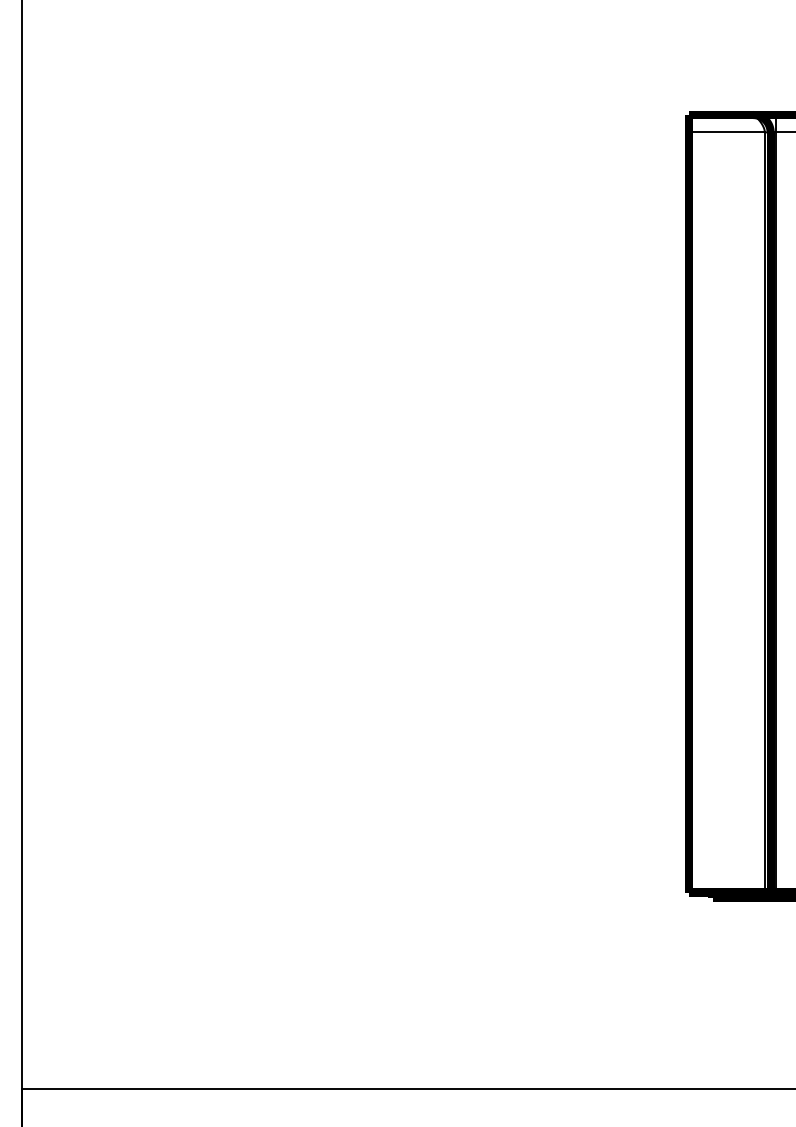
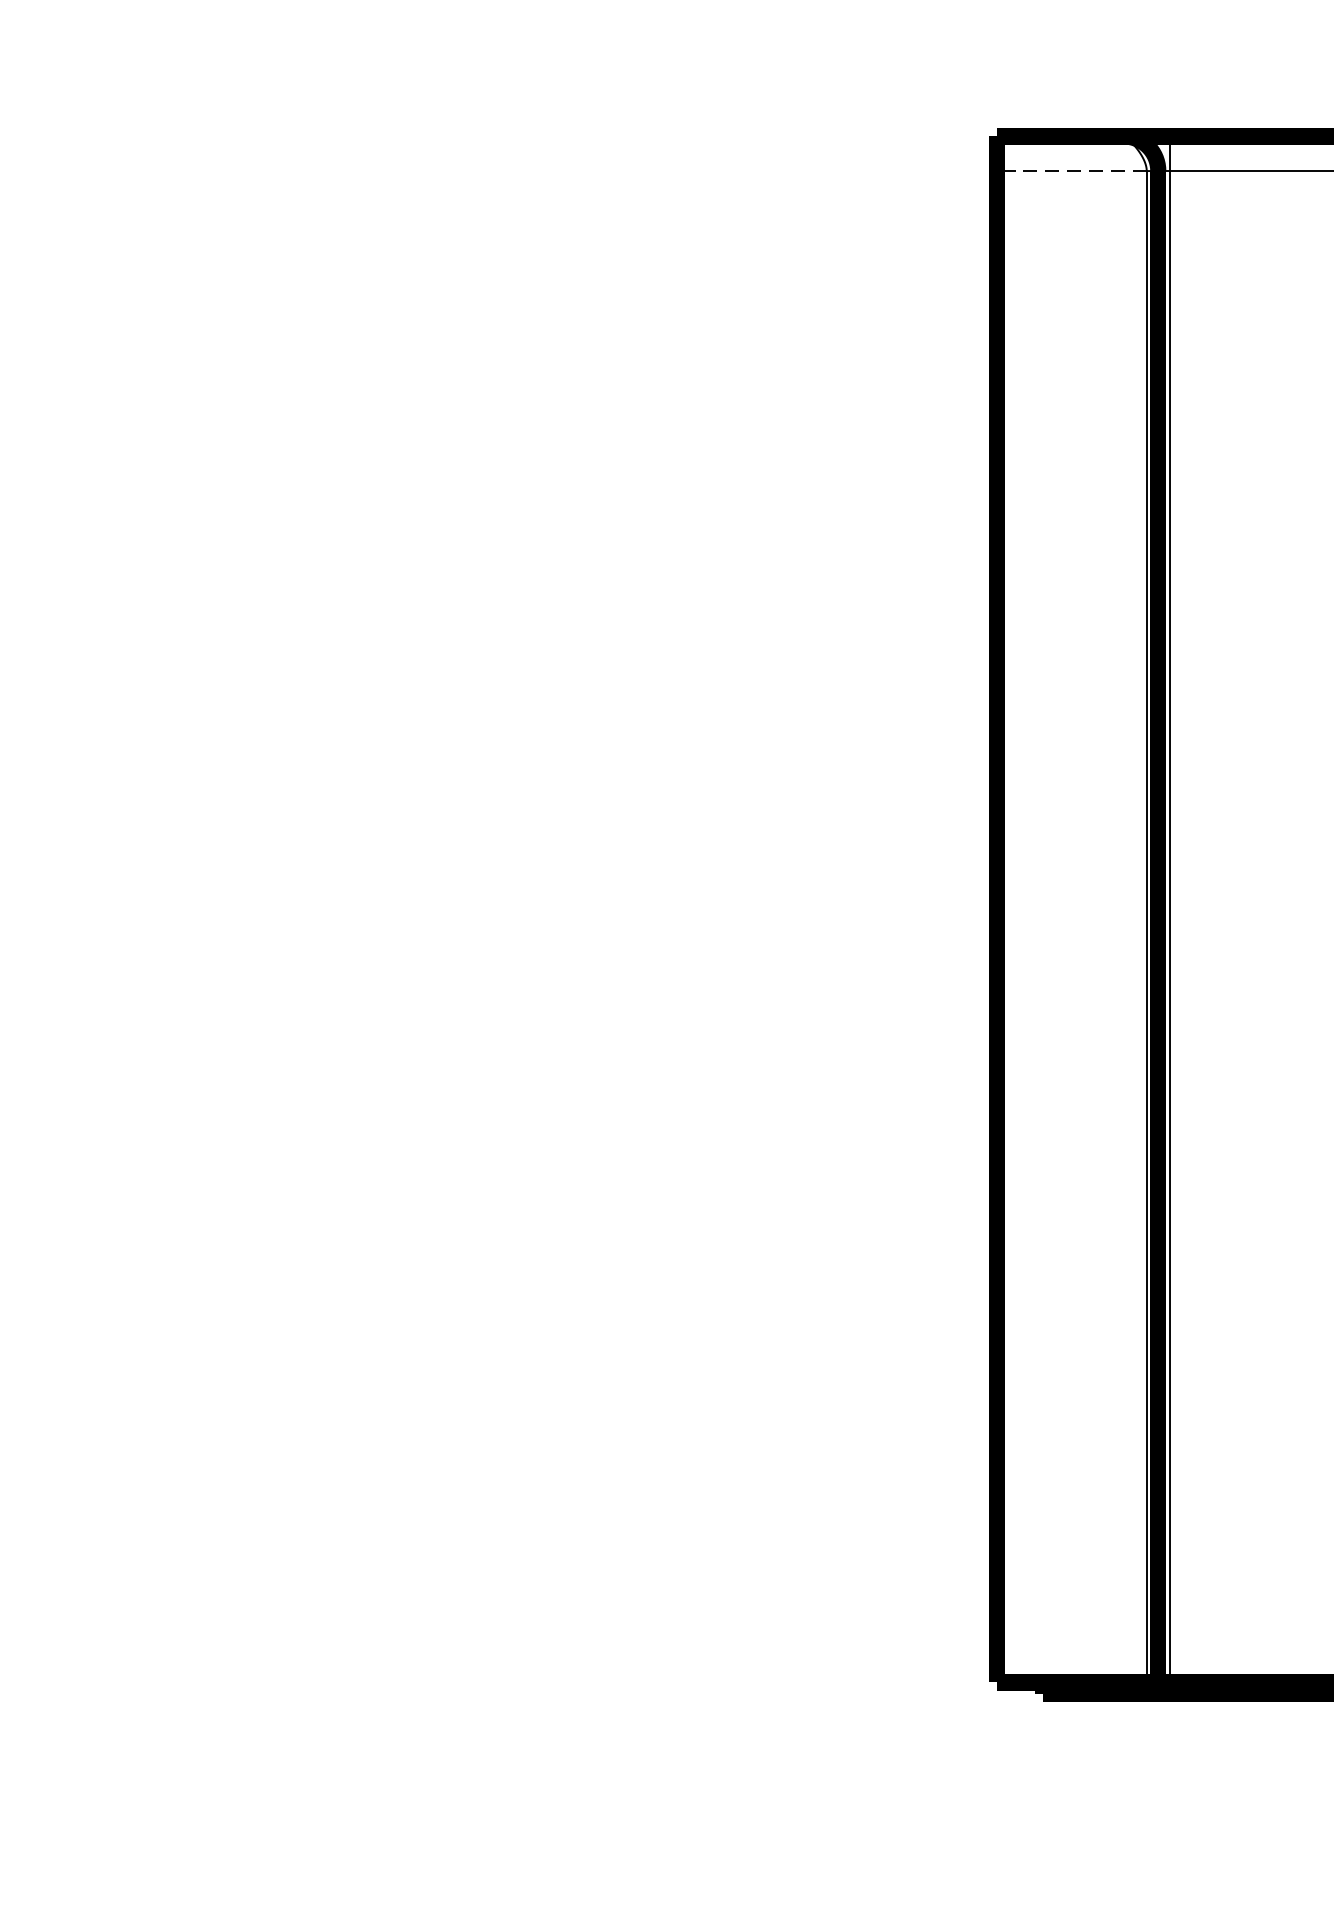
line: (727, 132) -> (1072, 171), solid -> dashed

